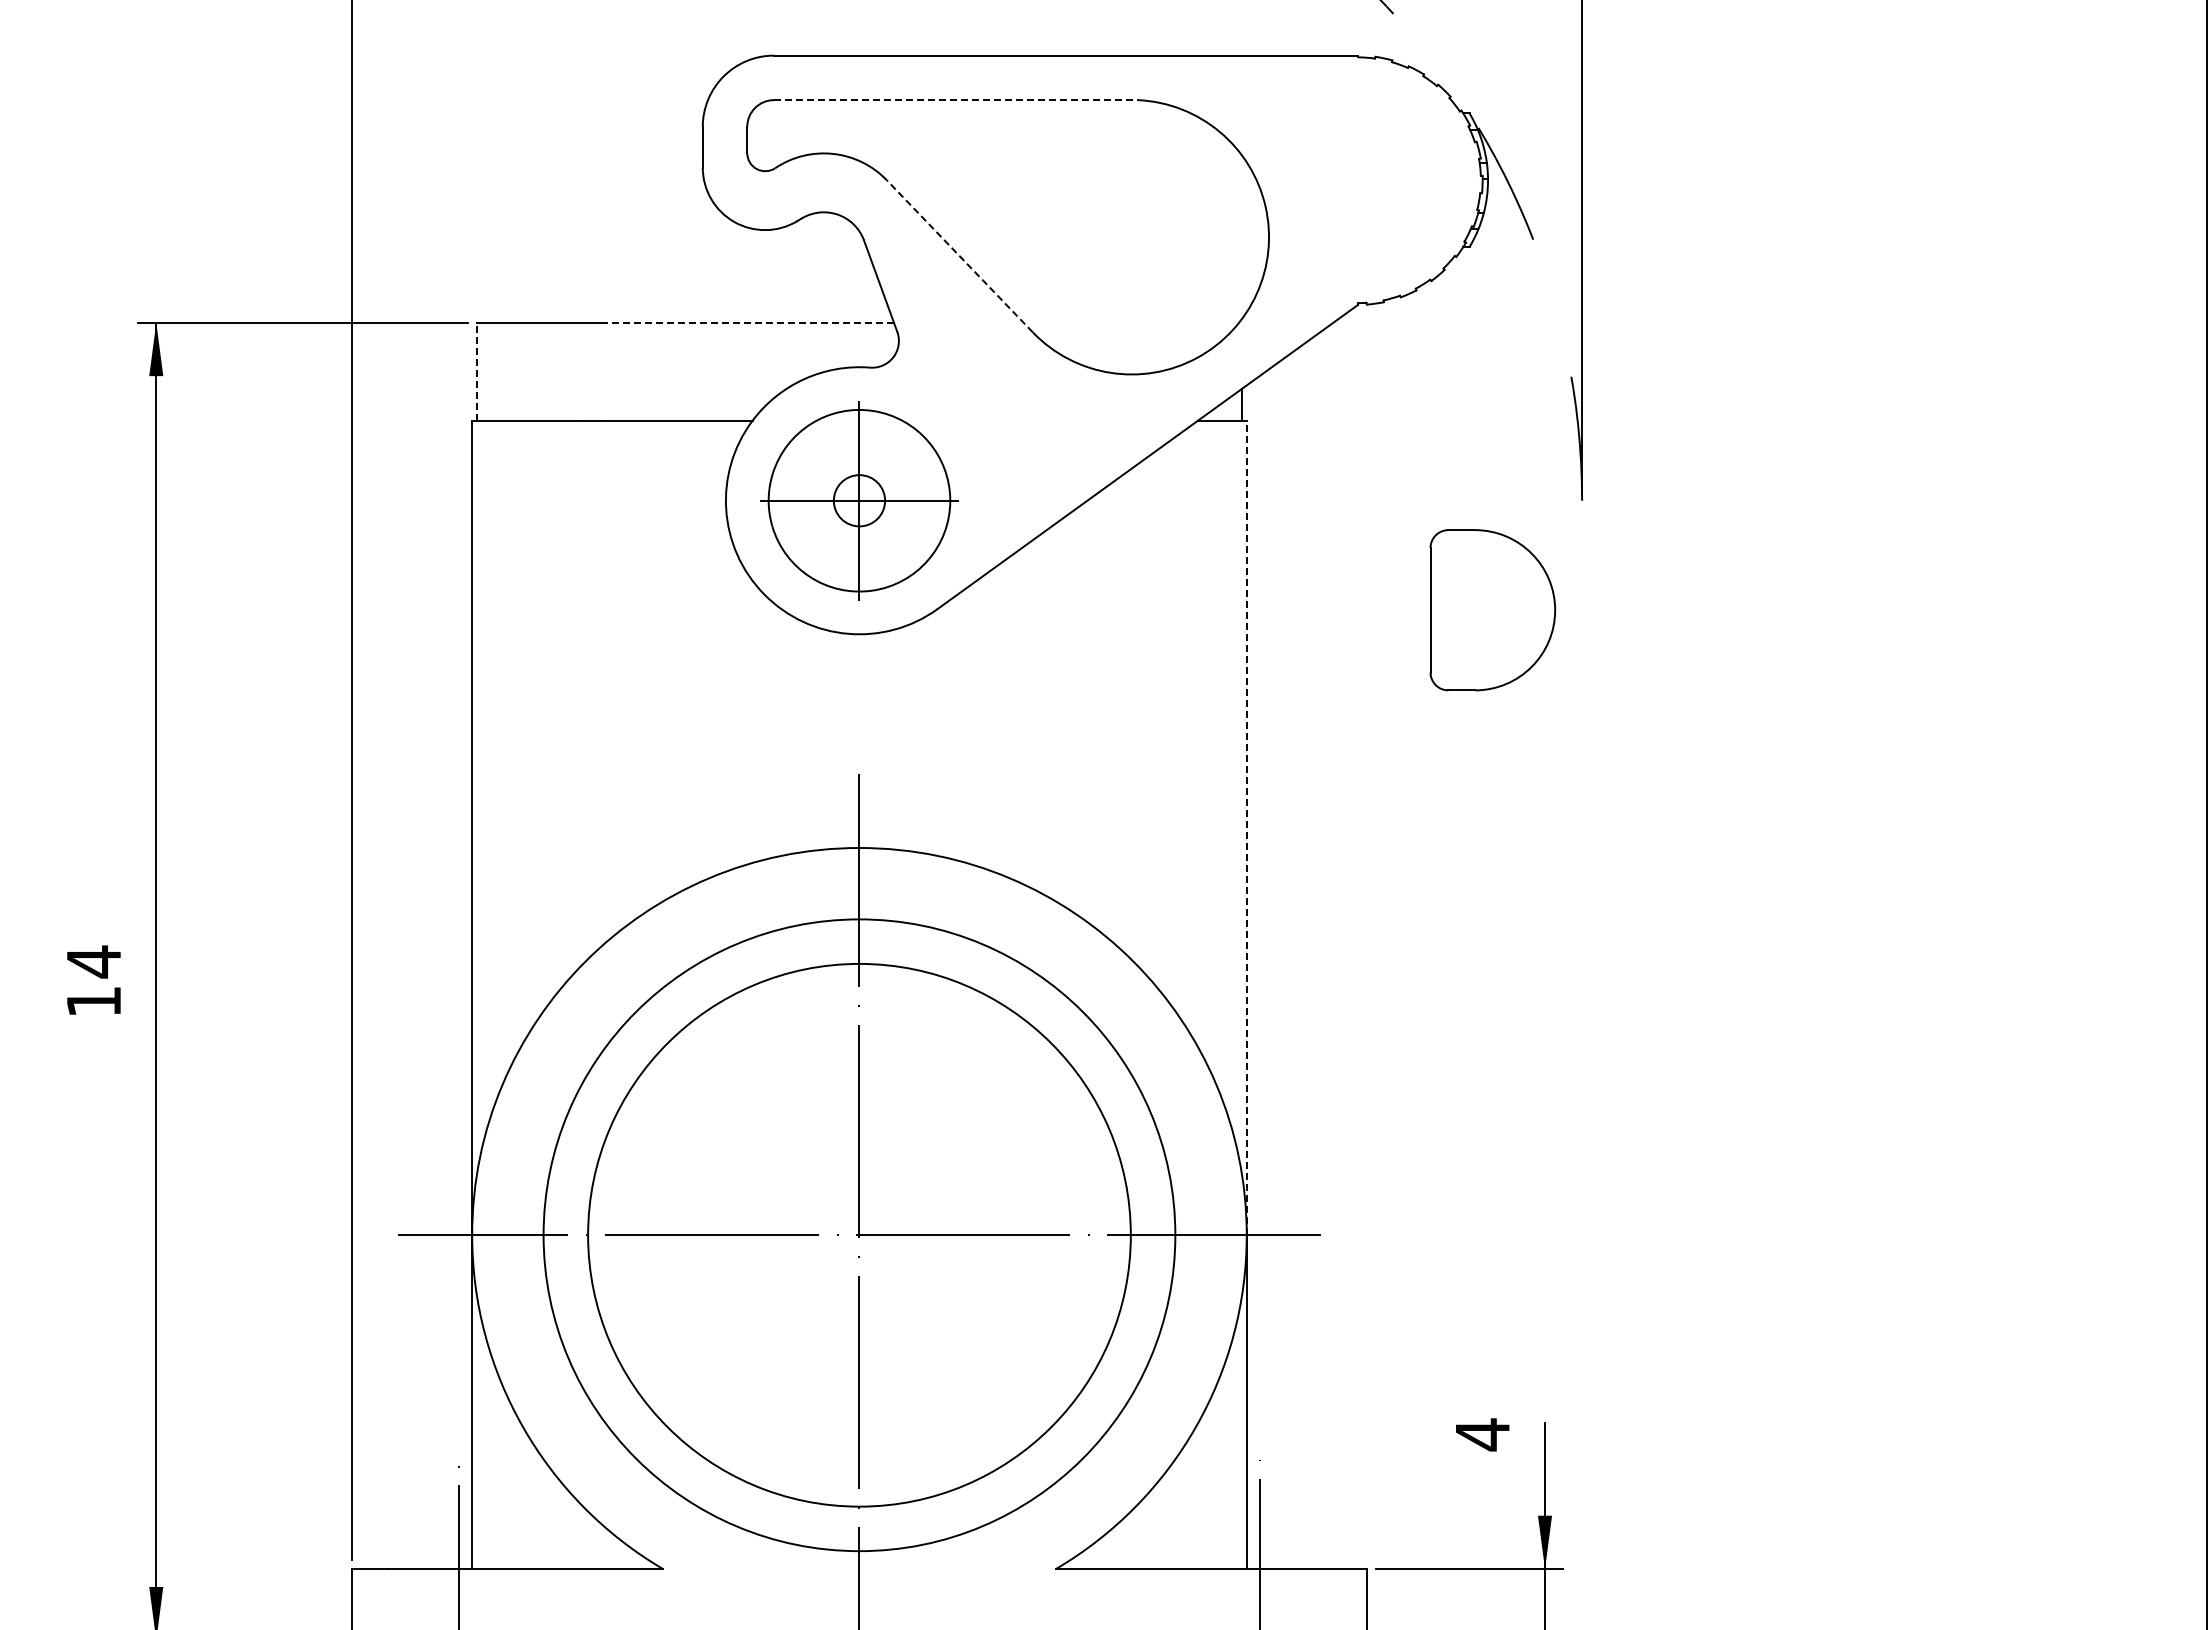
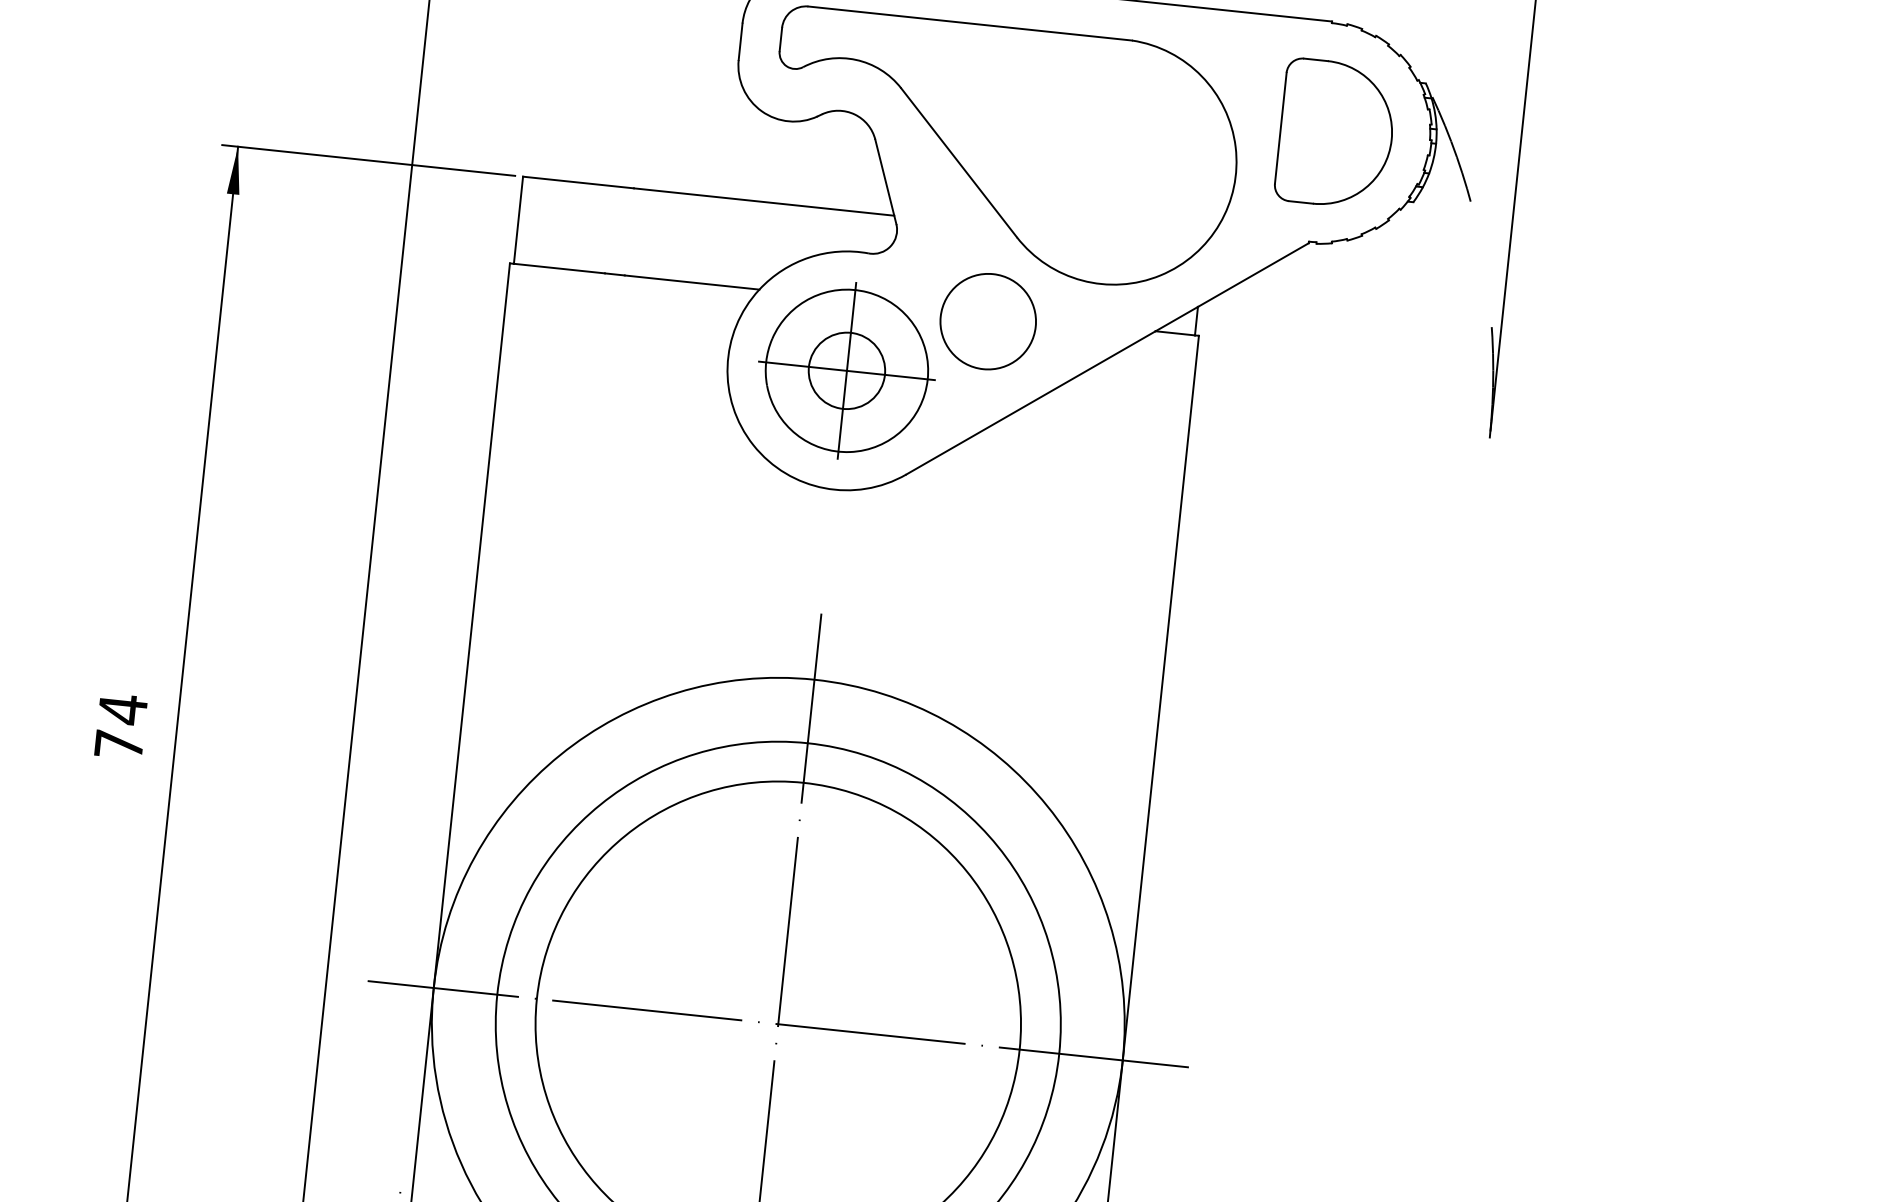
line: (955, 100) -> (969, 23), dashed -> solid
line: (959, 255) -> (958, 162), dashed -> solid
line: (748, 322) -> (764, 201), dashed -> solid
line: (476, 371) -> (518, 220), dashed -> solid
circle: (1010, 429) -> (987, 321), added
circle: (859, 500) -> (846, 370), size x1.67
part: (1492, 610) -> (1335, 134), moved
line: (1246, 827) -> (1160, 697), dashed -> solid
text: (93, 1001) -> (118, 744), 14 -> 74

